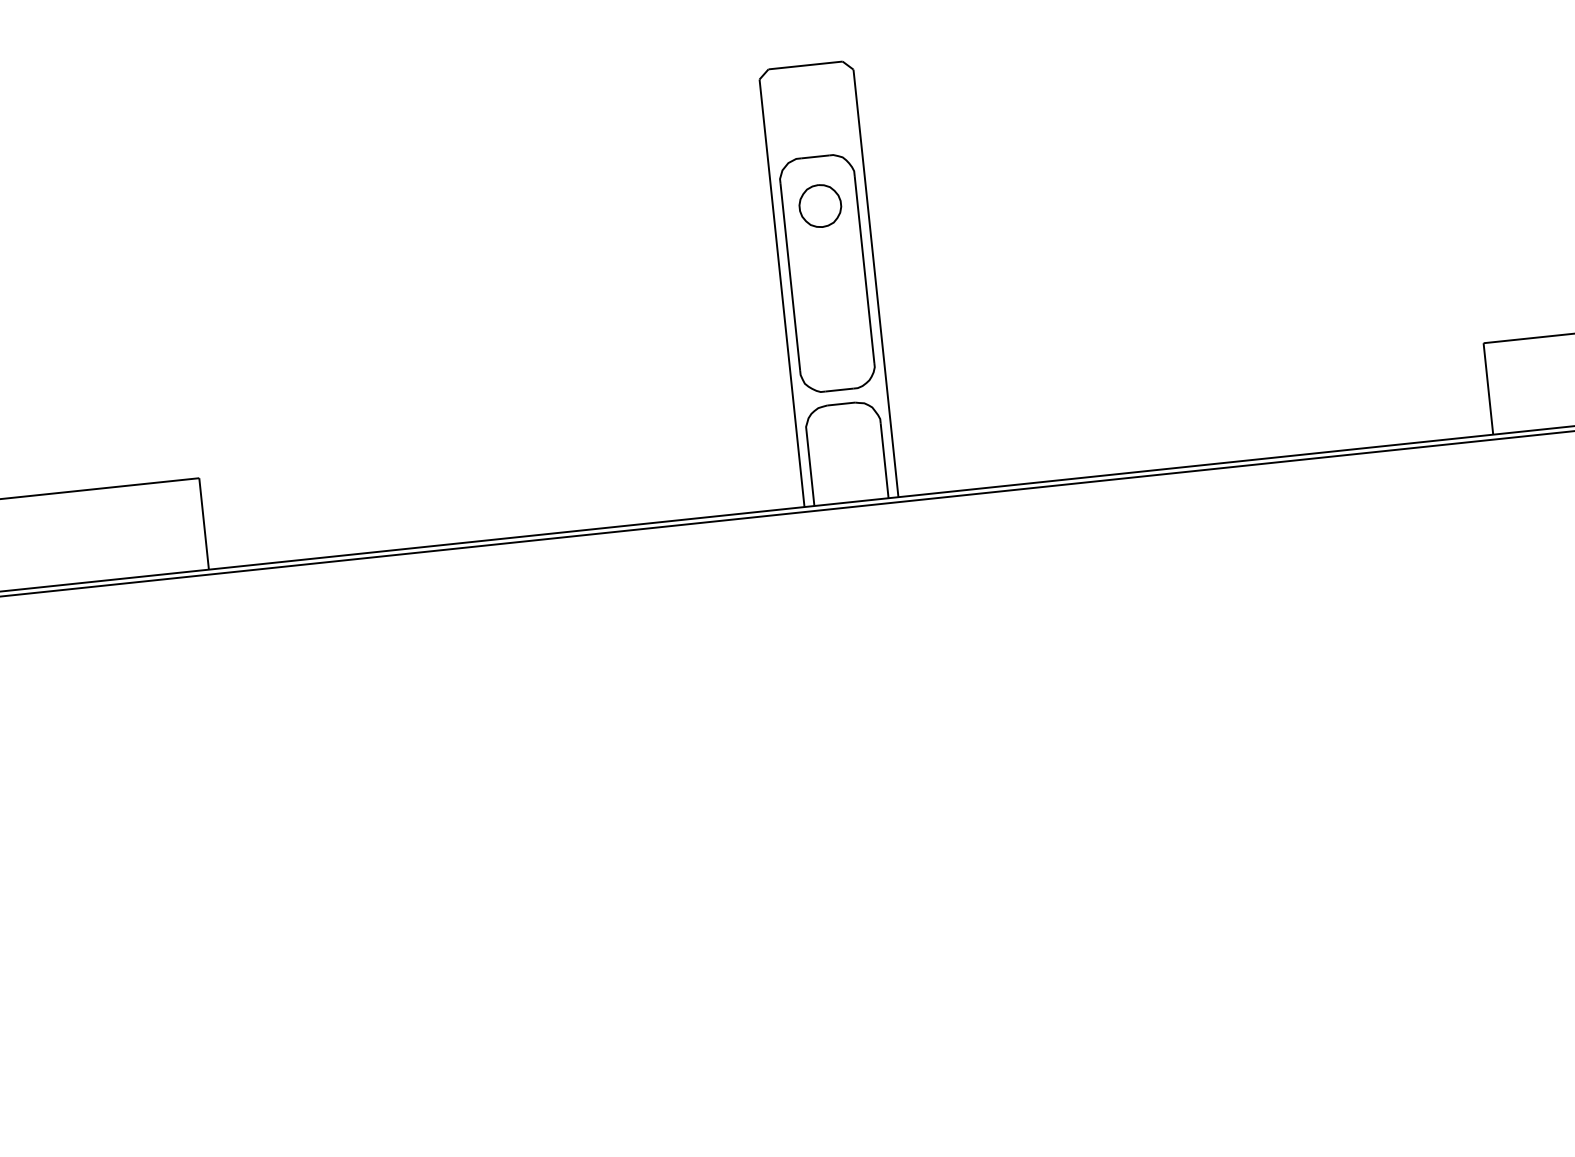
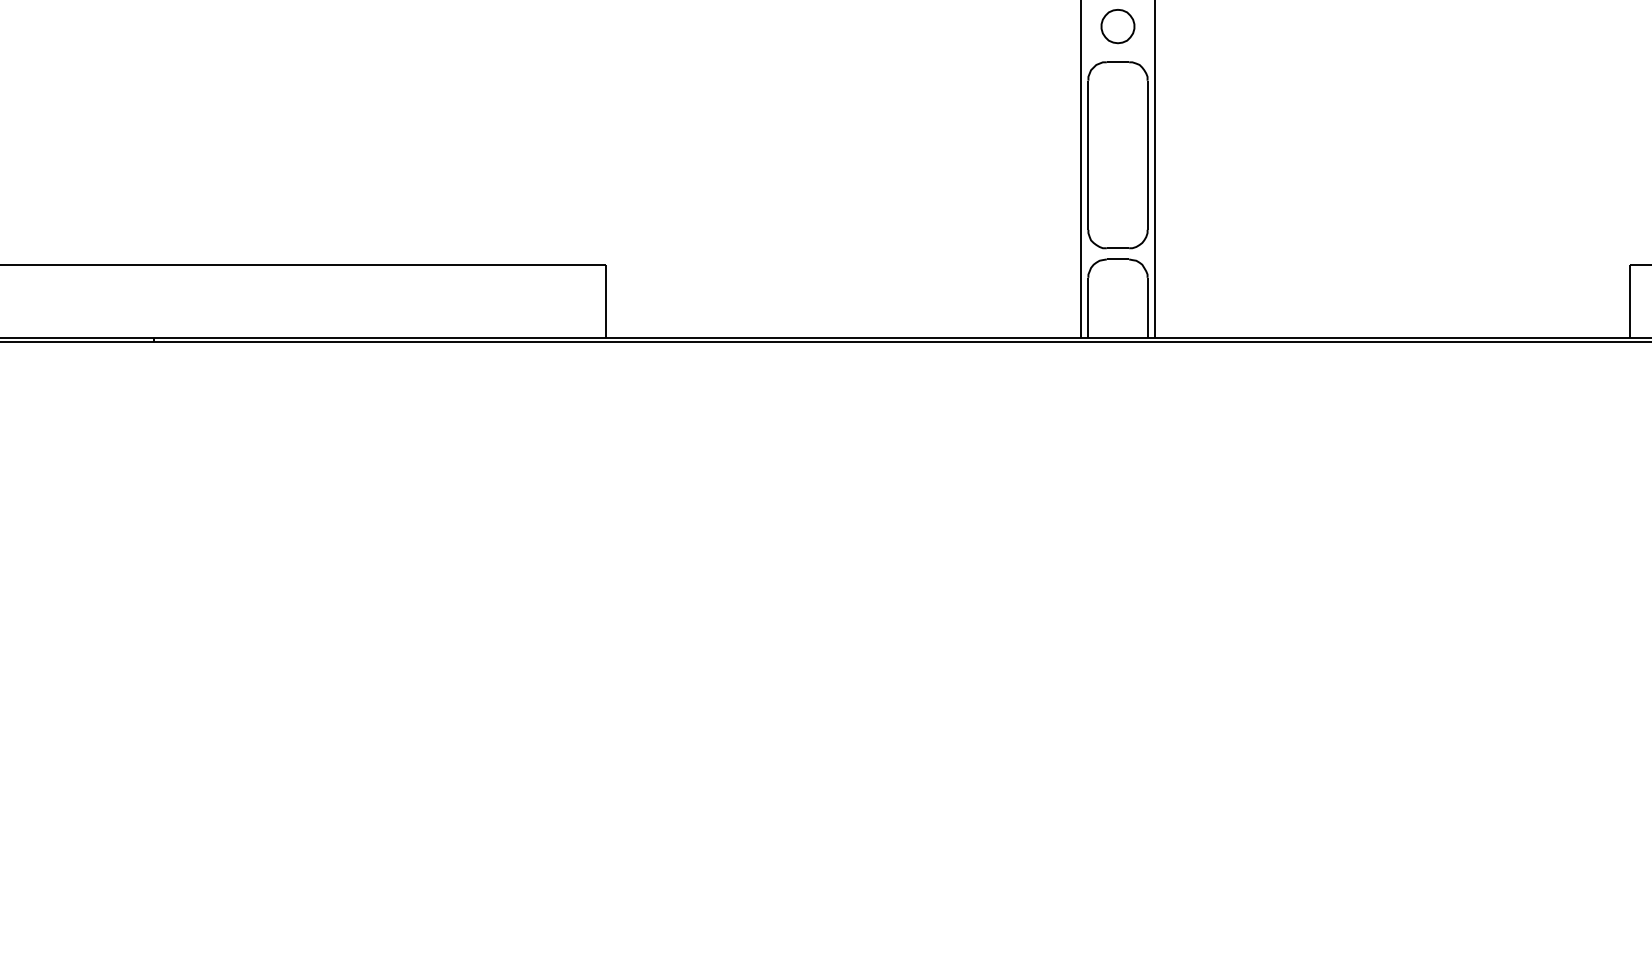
part: (819, 206) -> (1117, 26), moved

